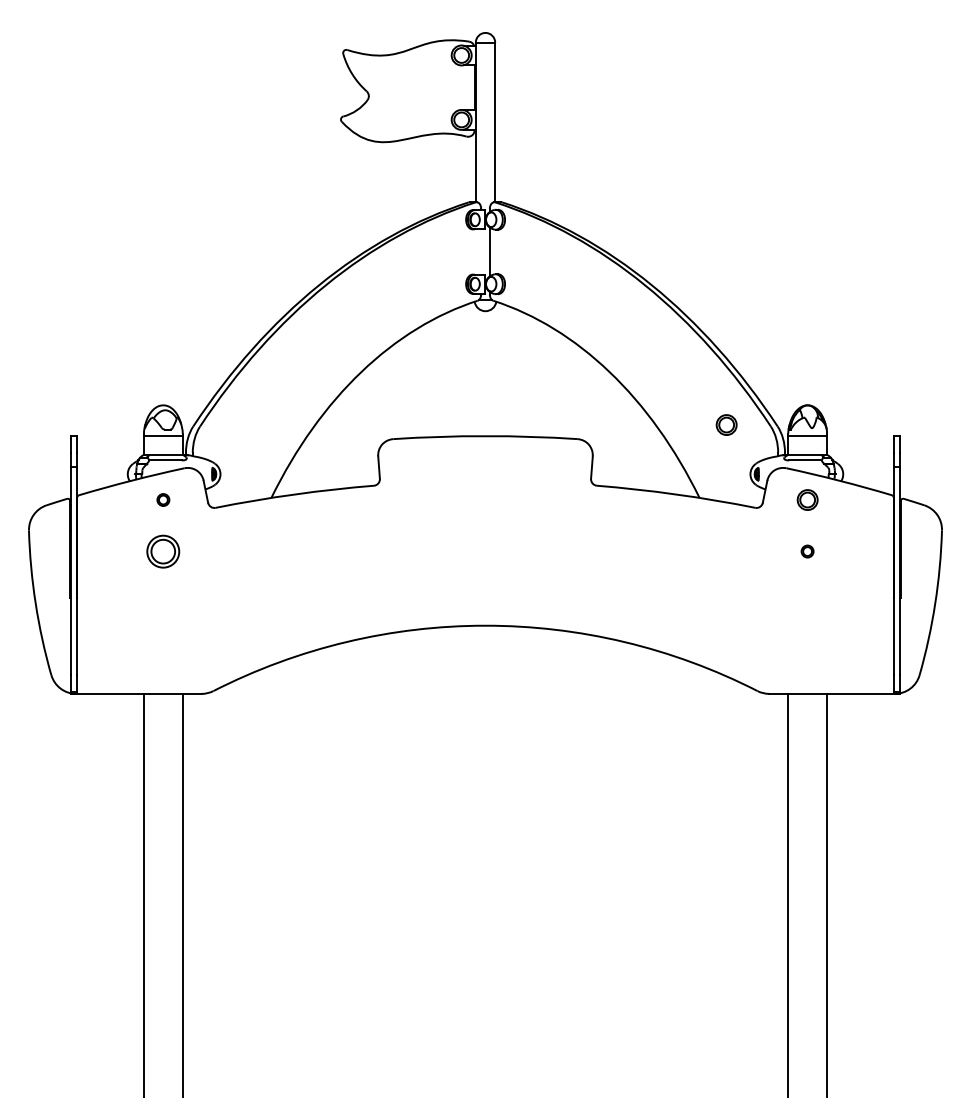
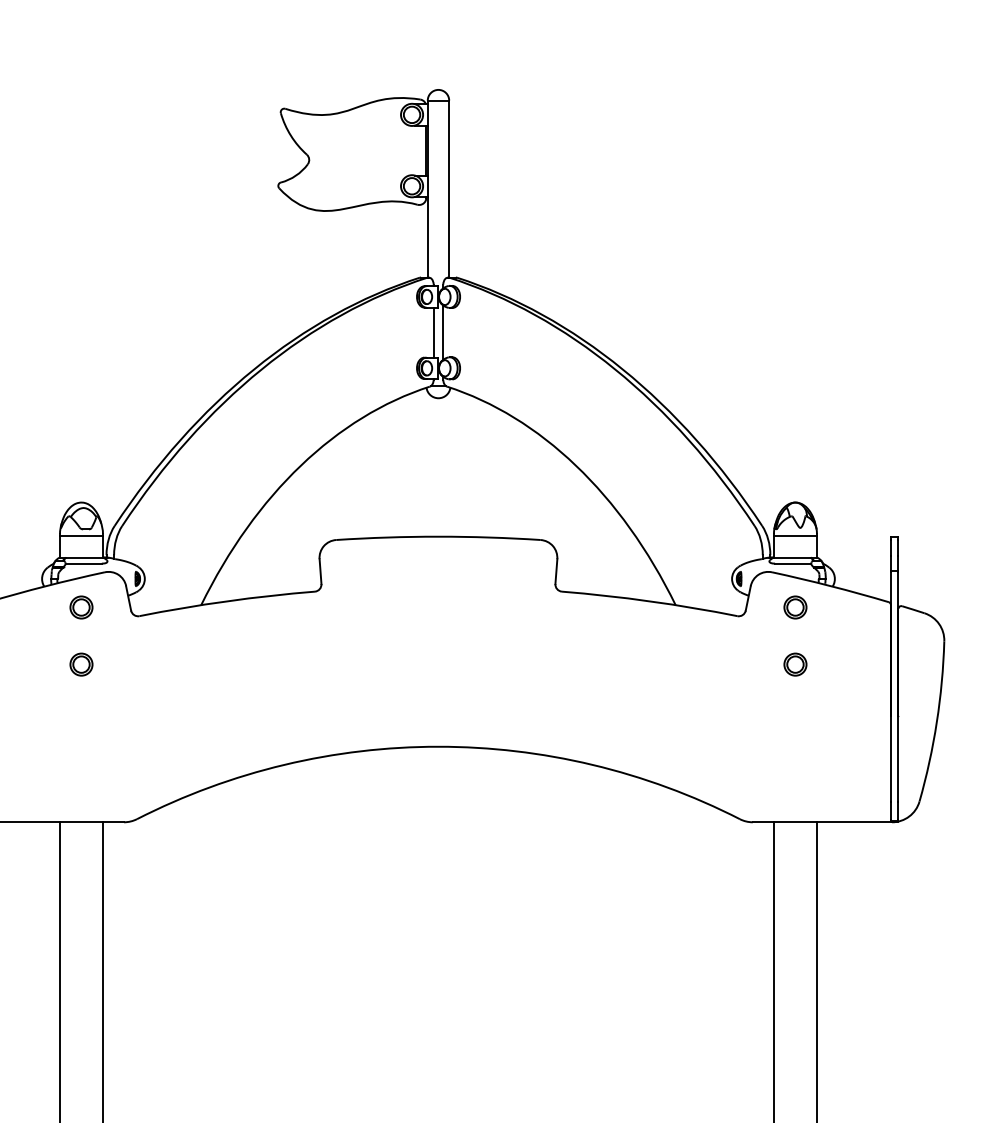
line: (481, 251) -> (434, 332), added
part: (726, 424) -> (705, 523), removed
part: (163, 499) -> (81, 606), size x1.67
part: (163, 551) -> (81, 664), size x0.62
part: (807, 551) -> (795, 664), size x1.67

